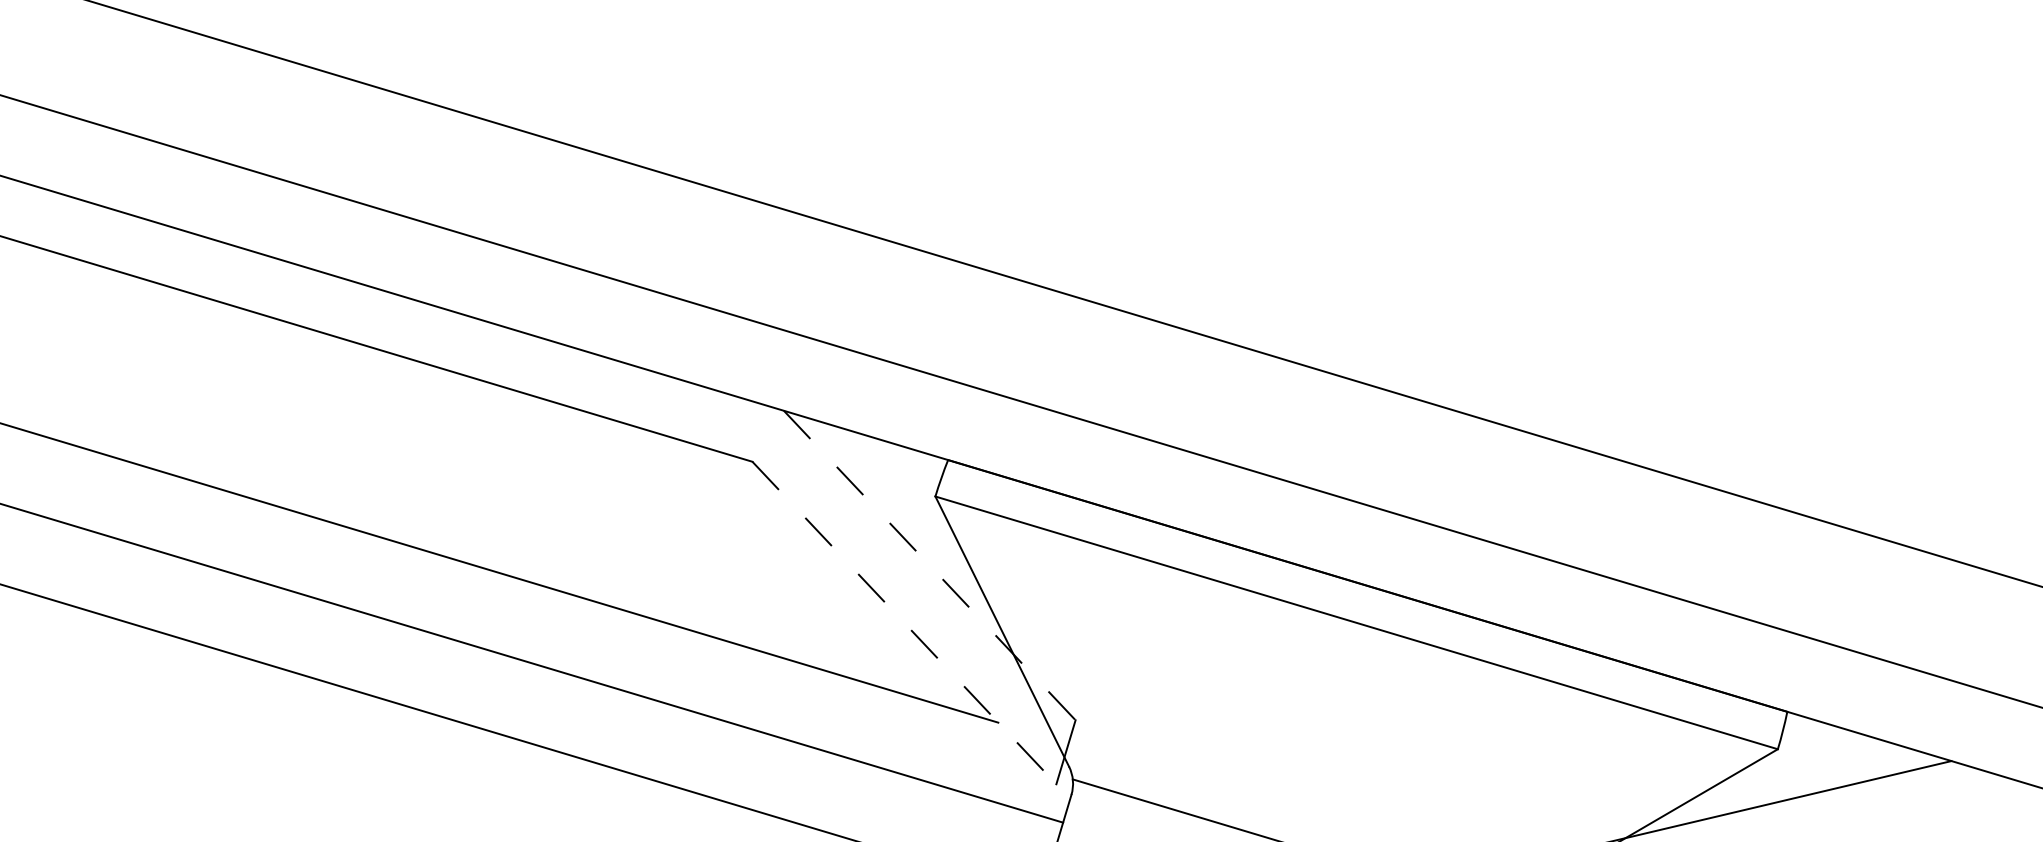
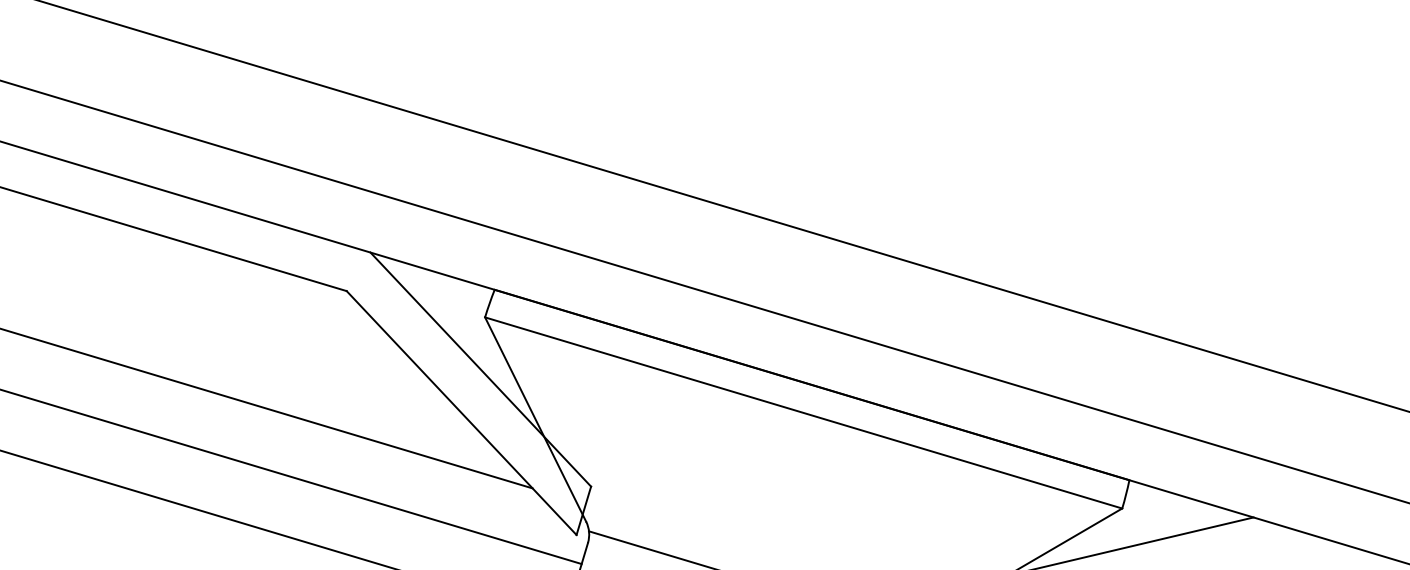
line: (929, 565) -> (480, 369), dashed -> solid
line: (904, 623) -> (461, 413), dashed -> solid

